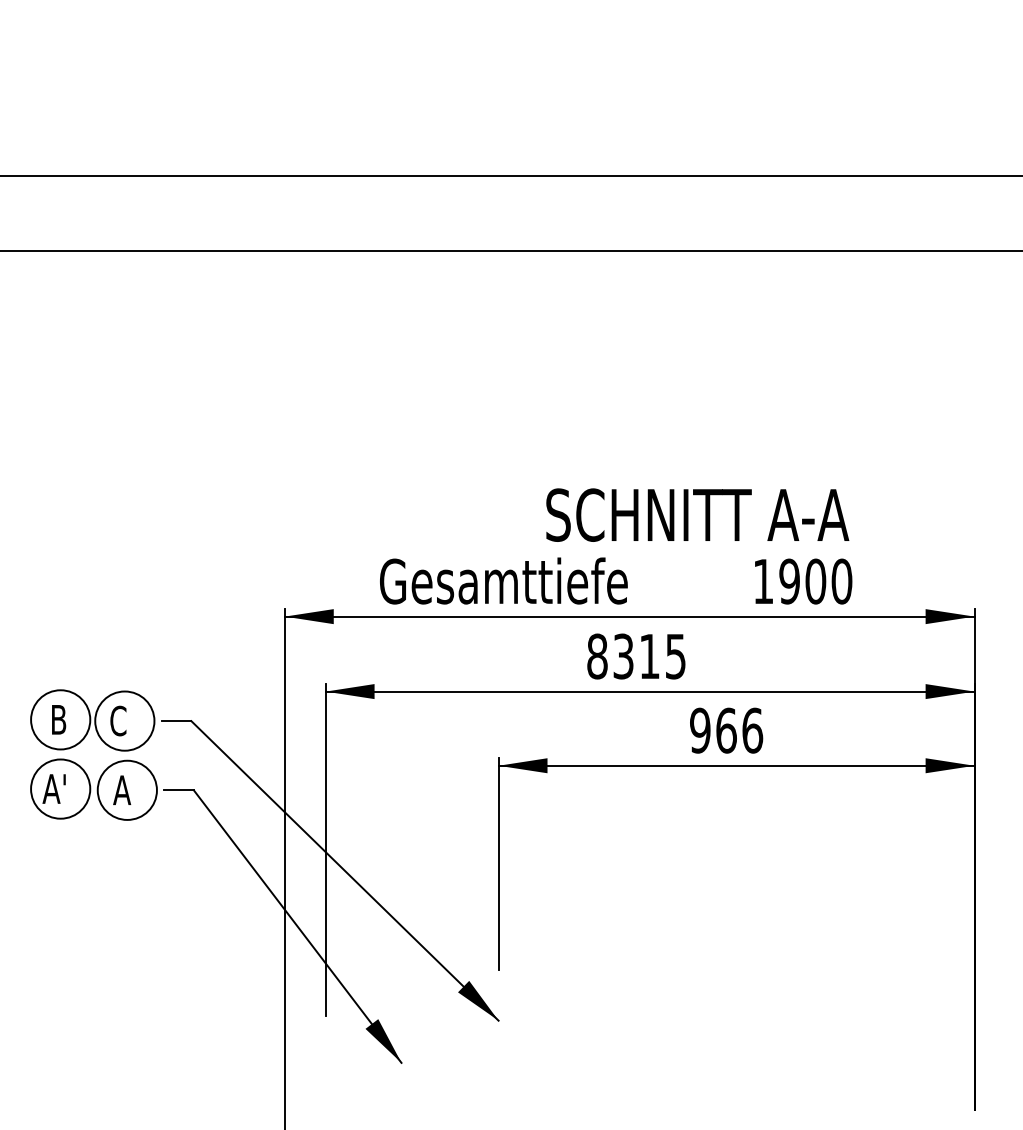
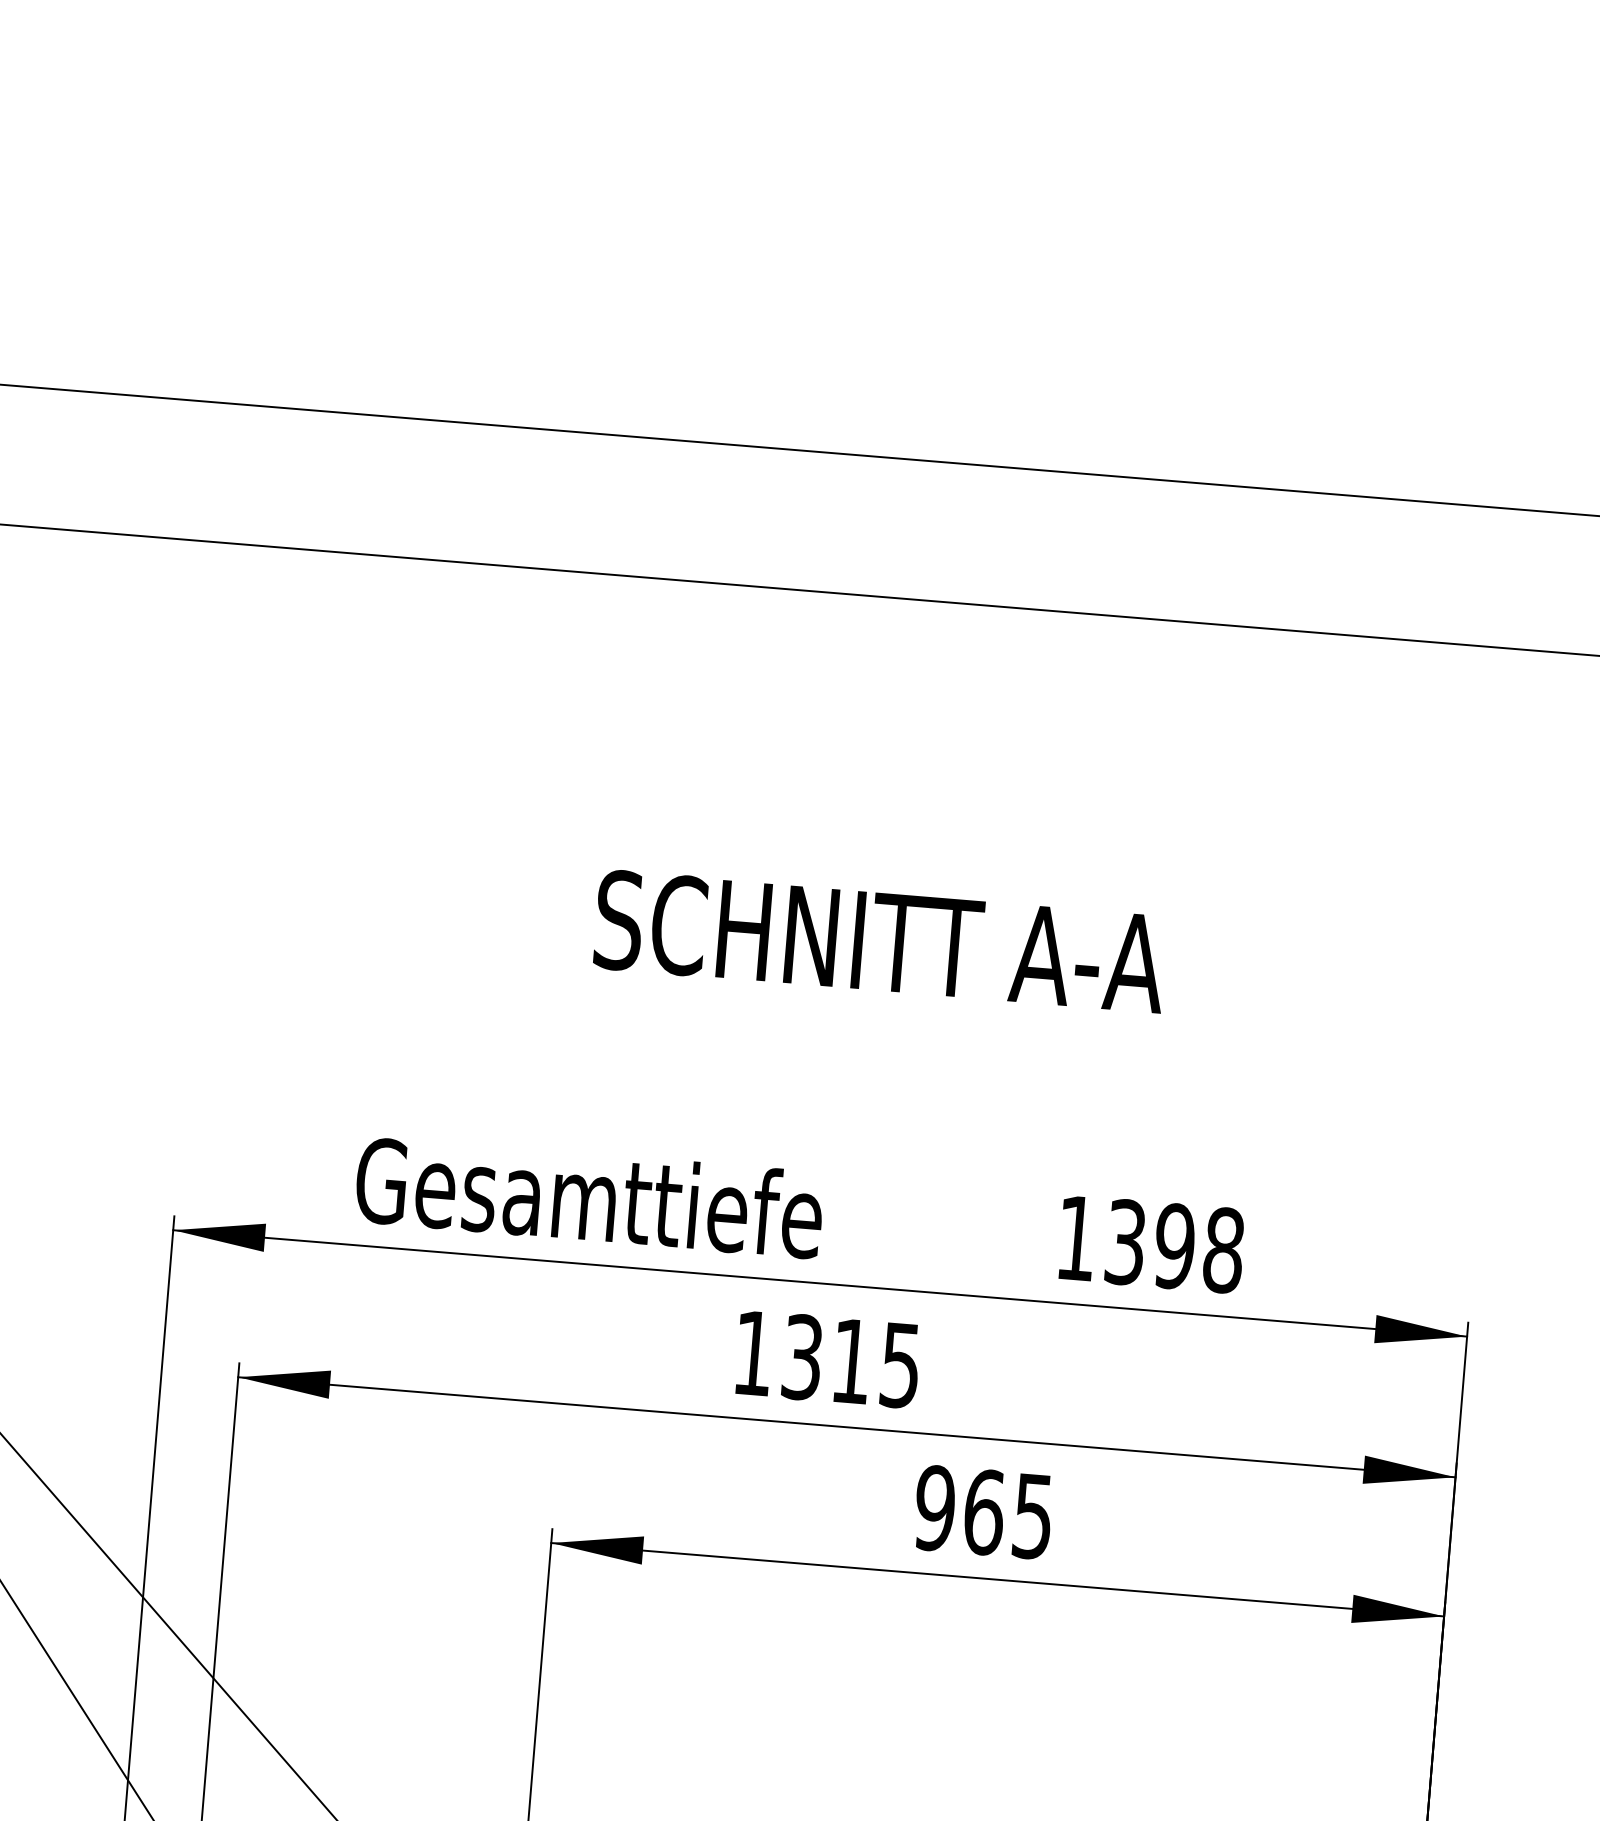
text: (697, 514) -> (880, 940), moved
text: (815, 581) -> (1174, 1246), 1900 -> 1398
text: (597, 656) -> (753, 1353), 8315 -> 1315
text: (752, 730) -> (1033, 1516), 966 -> 965

